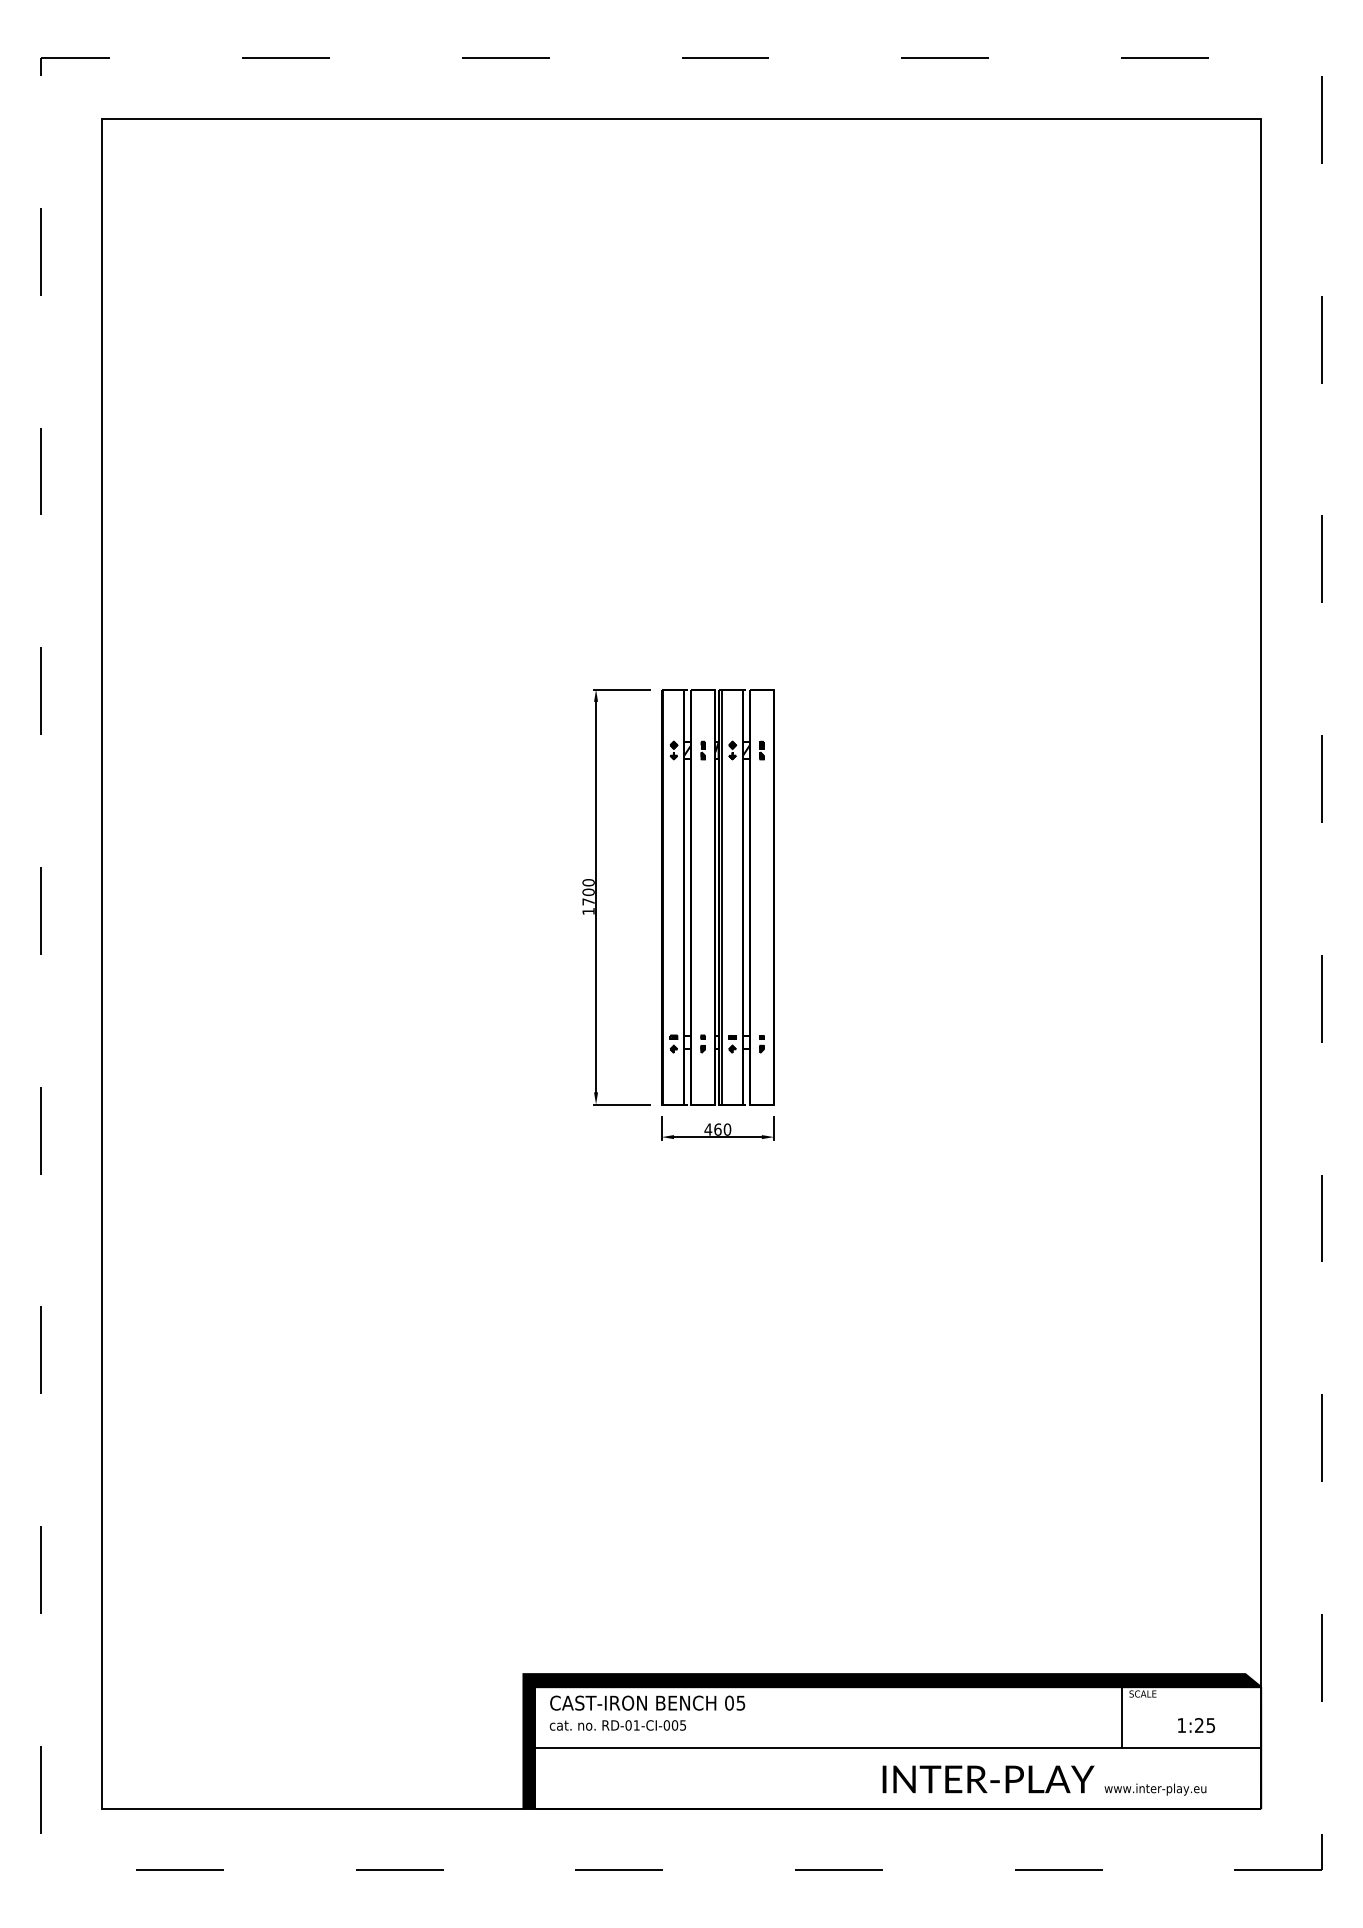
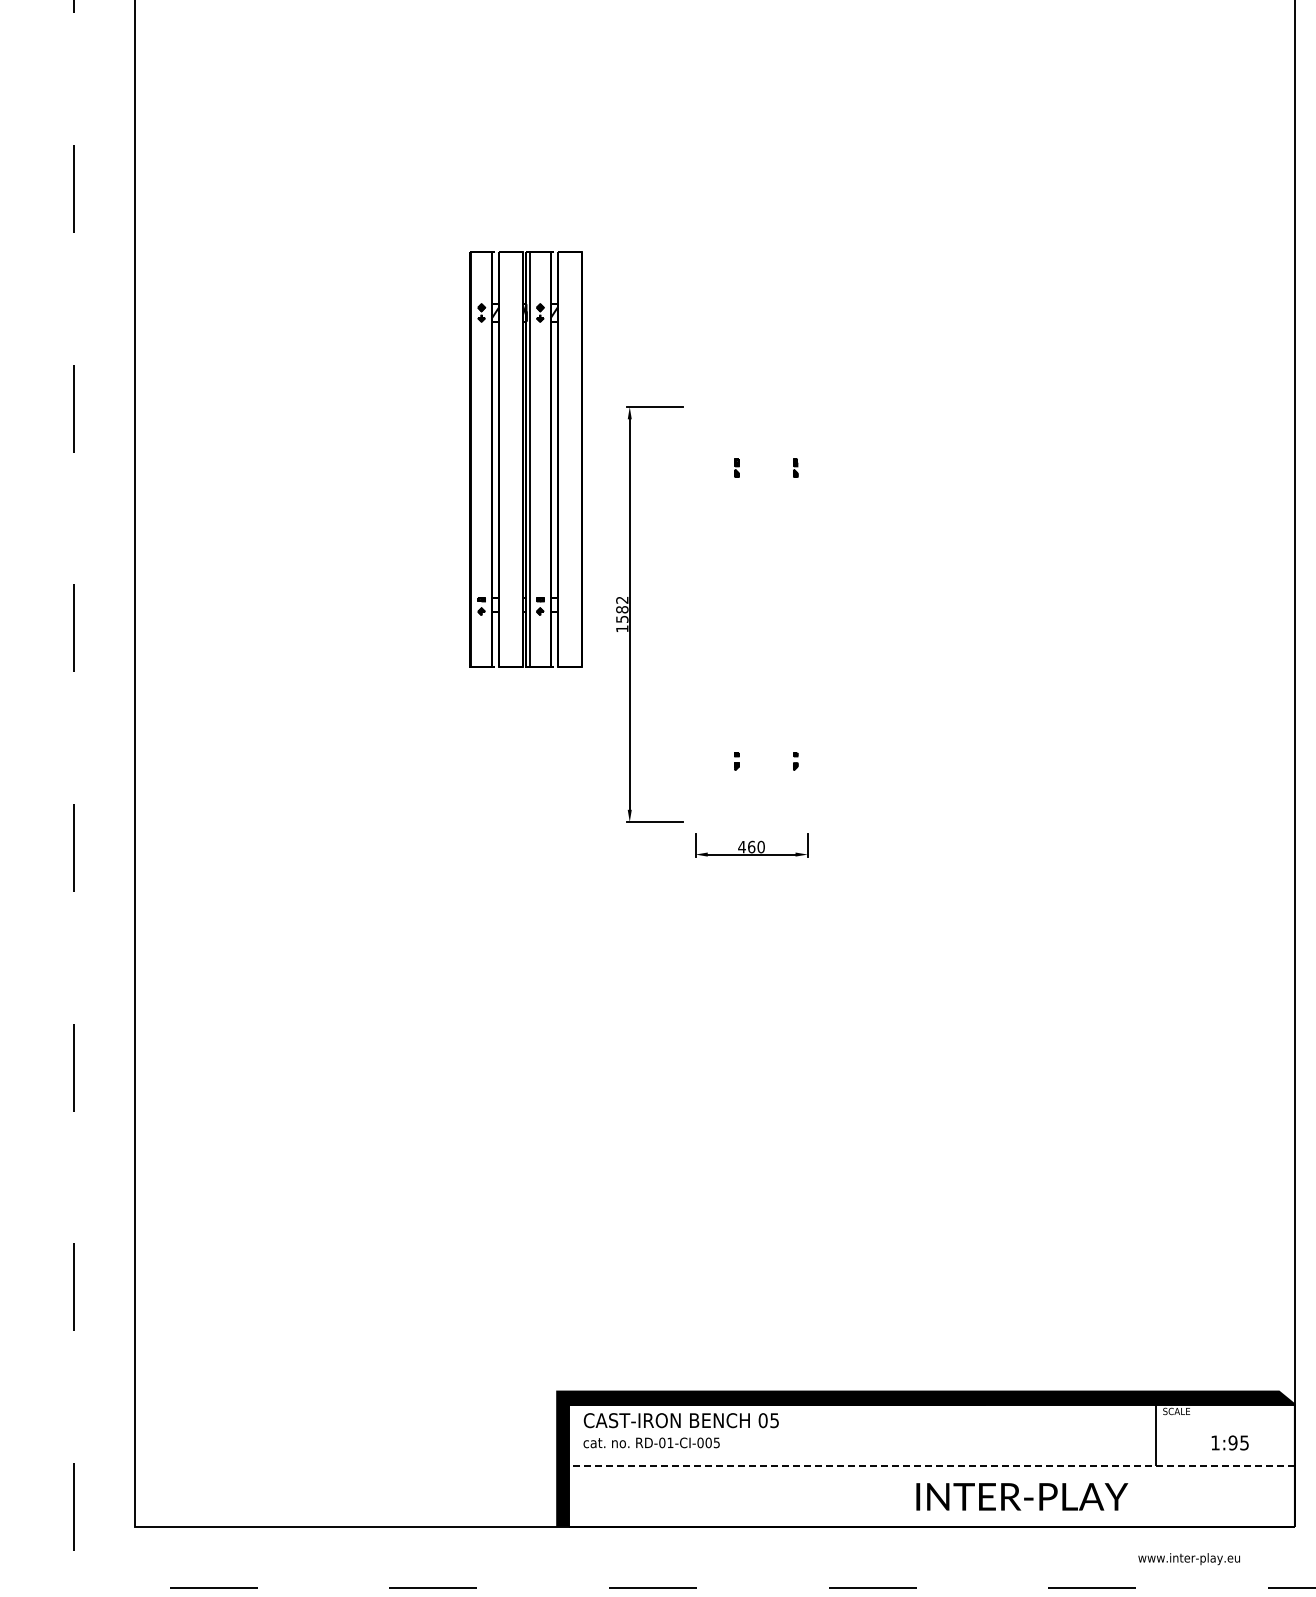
text: (588, 892) -> (622, 609), 1700 -> 1582
part: (717, 897) -> (525, 459), moved
text: (1198, 1725) -> (1232, 1442), 1:25 -> 1:95
line: (897, 1748) -> (931, 1465), solid -> dashed
text: (1155, 1789) -> (1189, 1558), moved

